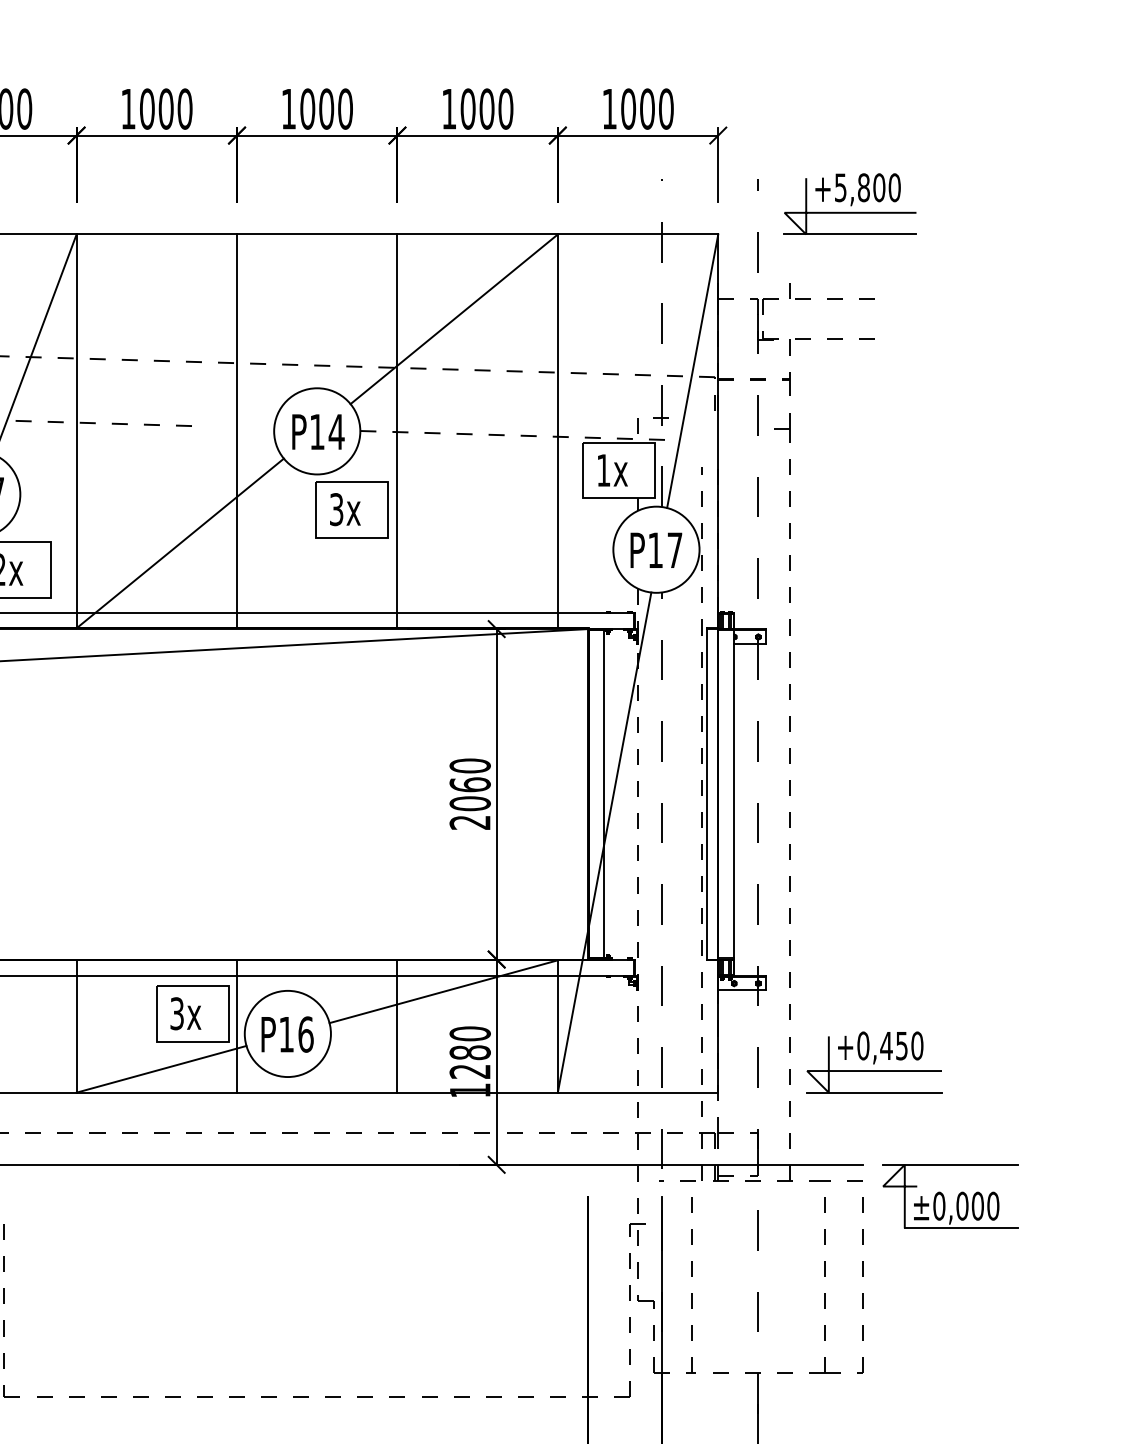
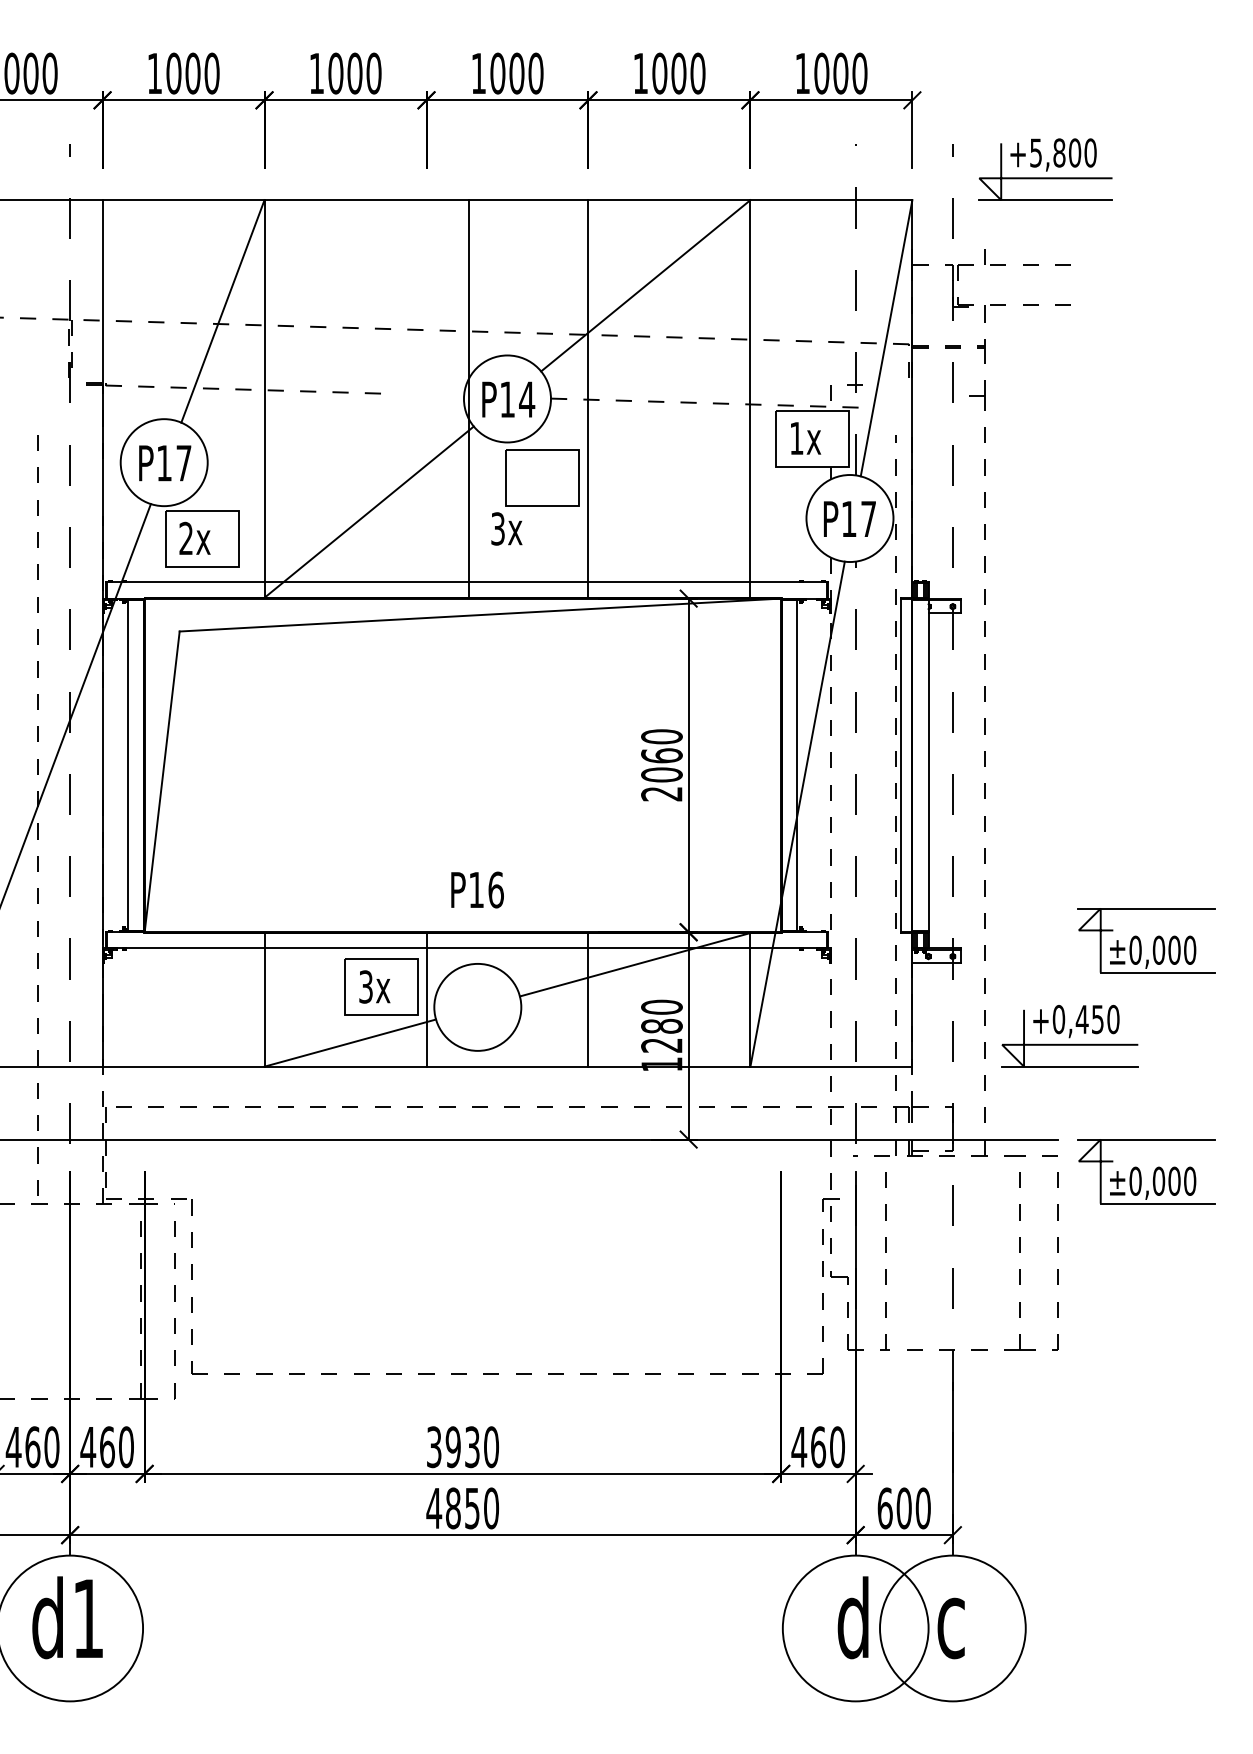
line: (237, 430) -> (468, 398), moved
text: (344, 509) -> (506, 528), moved
part: (950, 967) -> (1146, 940), added
text: (287, 1034) -> (477, 889), moved

